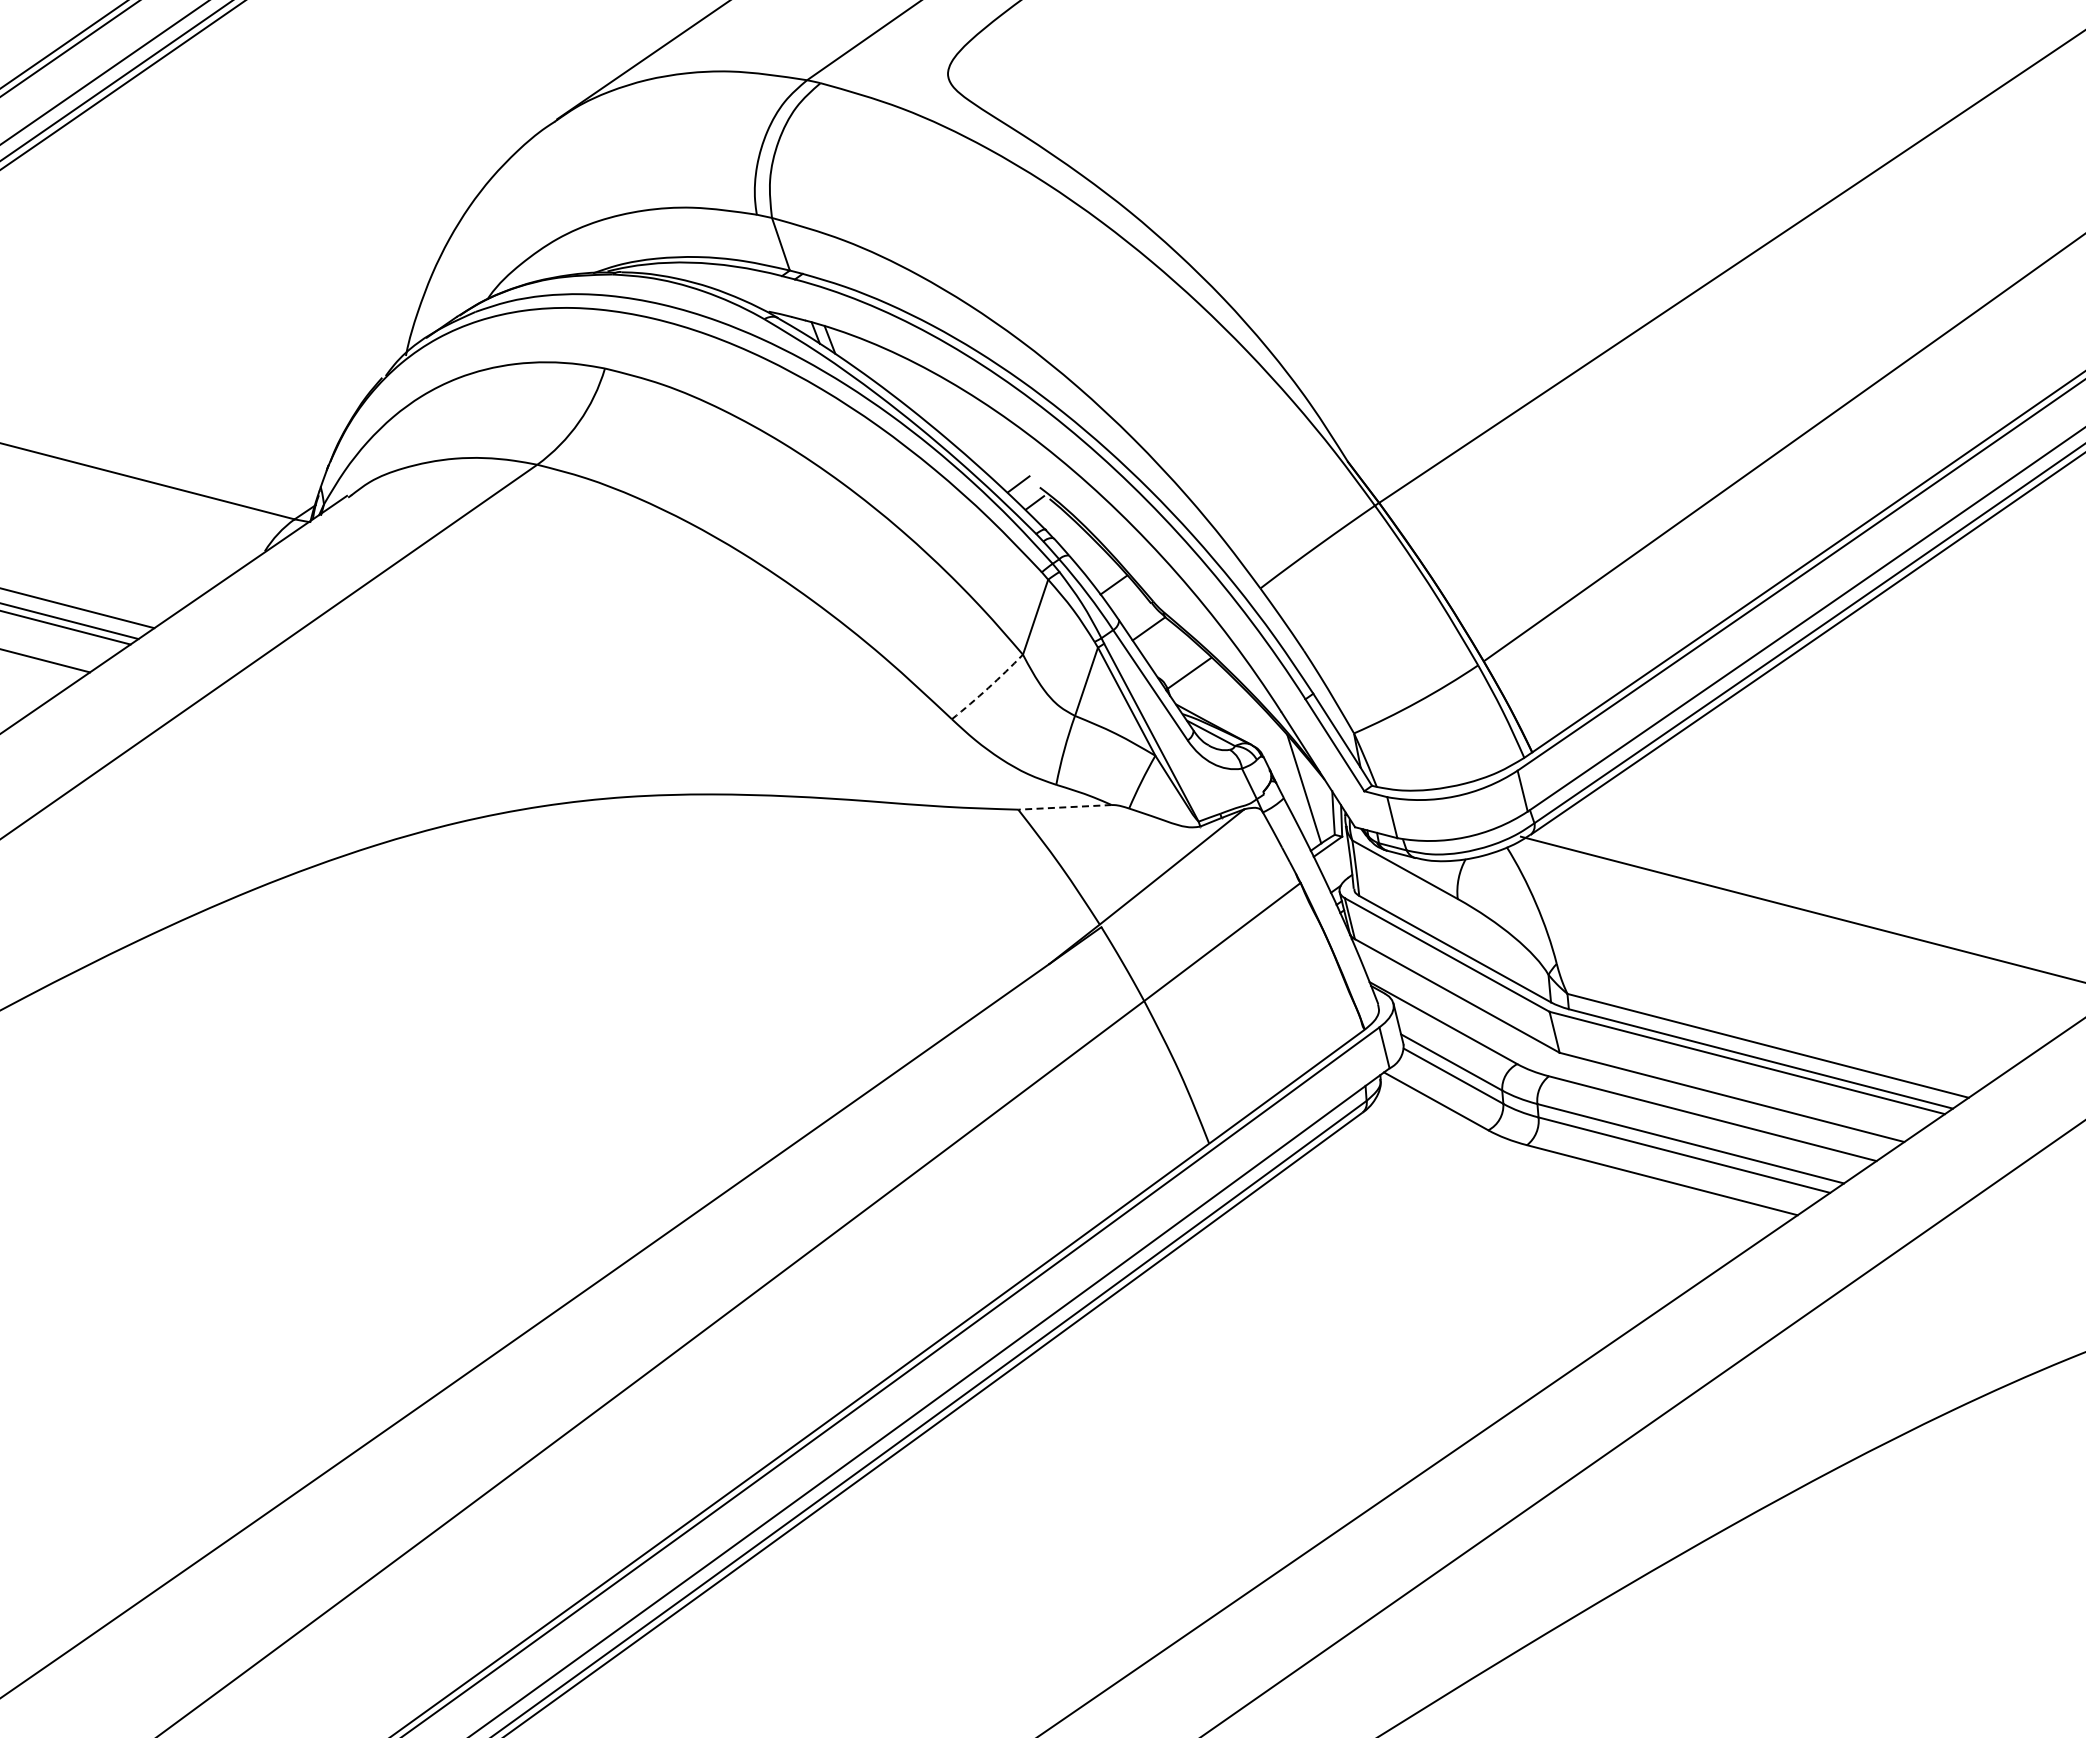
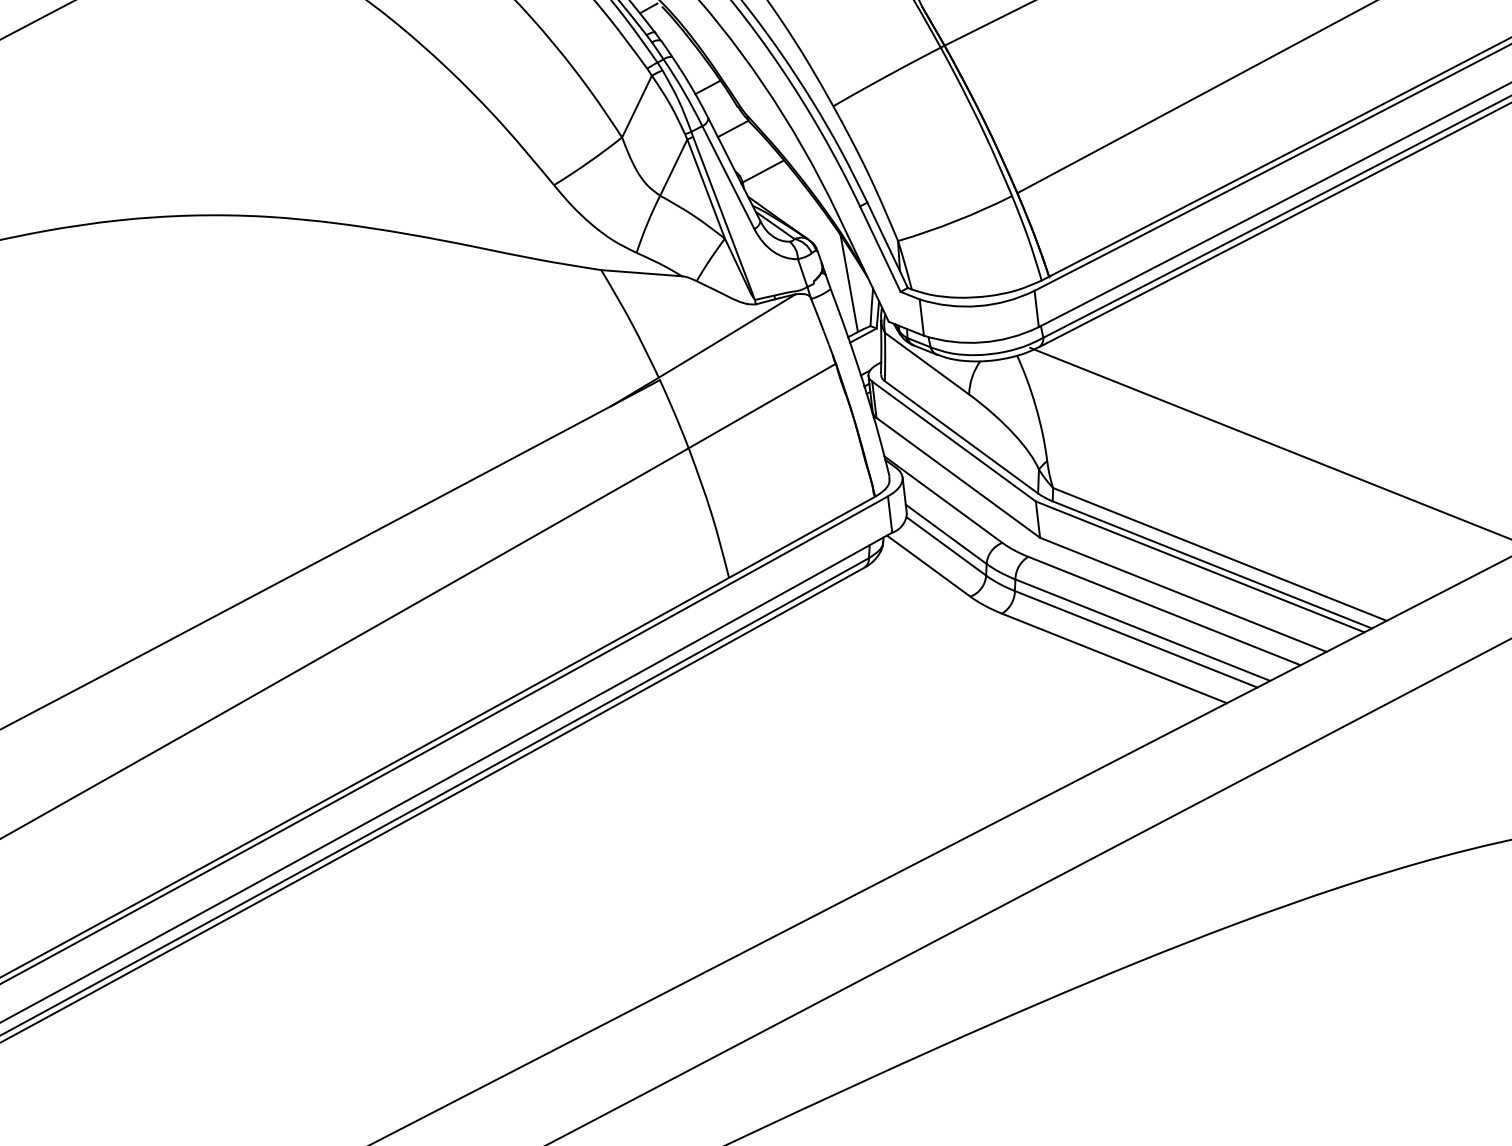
arc: (988, 688) -> (588, 162), dashed -> solid
line: (1064, 807) -> (641, 273), dashed -> solid

